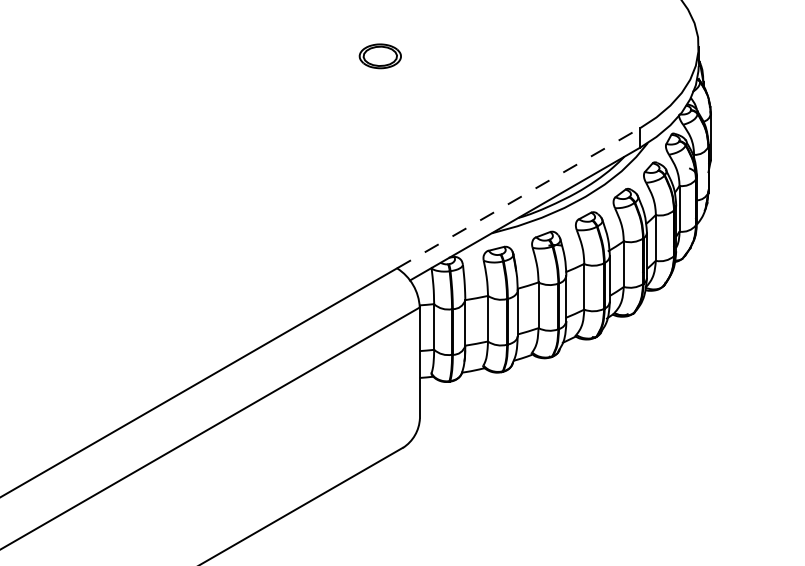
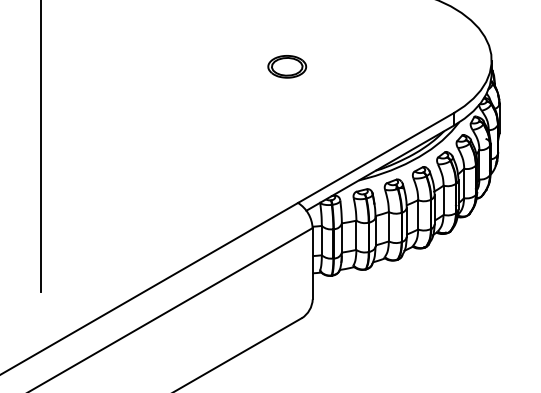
part: (380, 55) -> (287, 66), size x1.43
line: (519, 197) -> (376, 157), dashed -> solid

